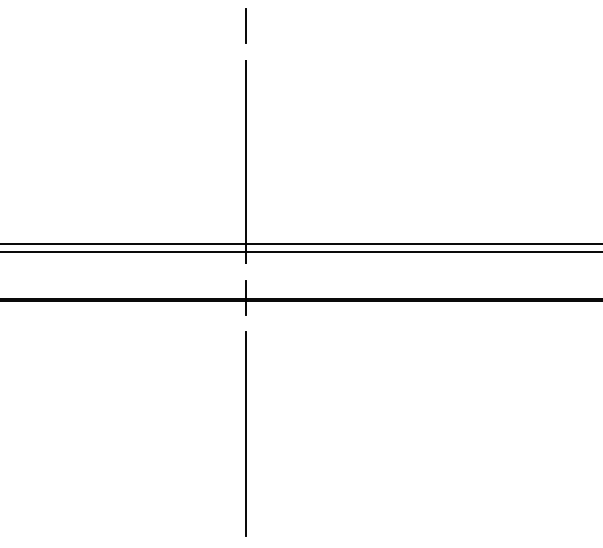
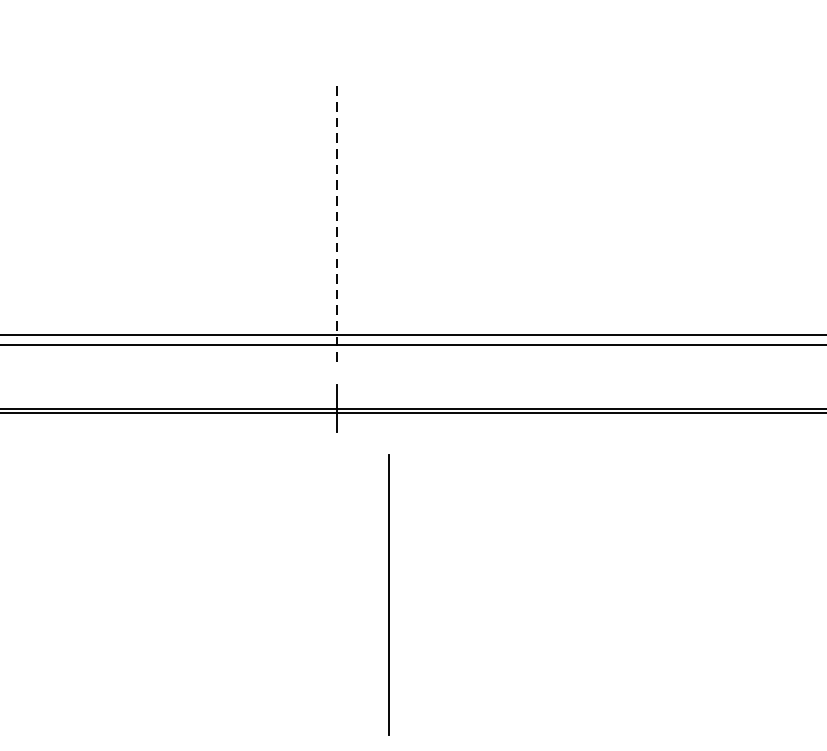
line: (245, 25) -> (336, 34), removed
line: (245, 162) -> (336, 222), solid -> dashed
line: (245, 433) -> (388, 594), moved

